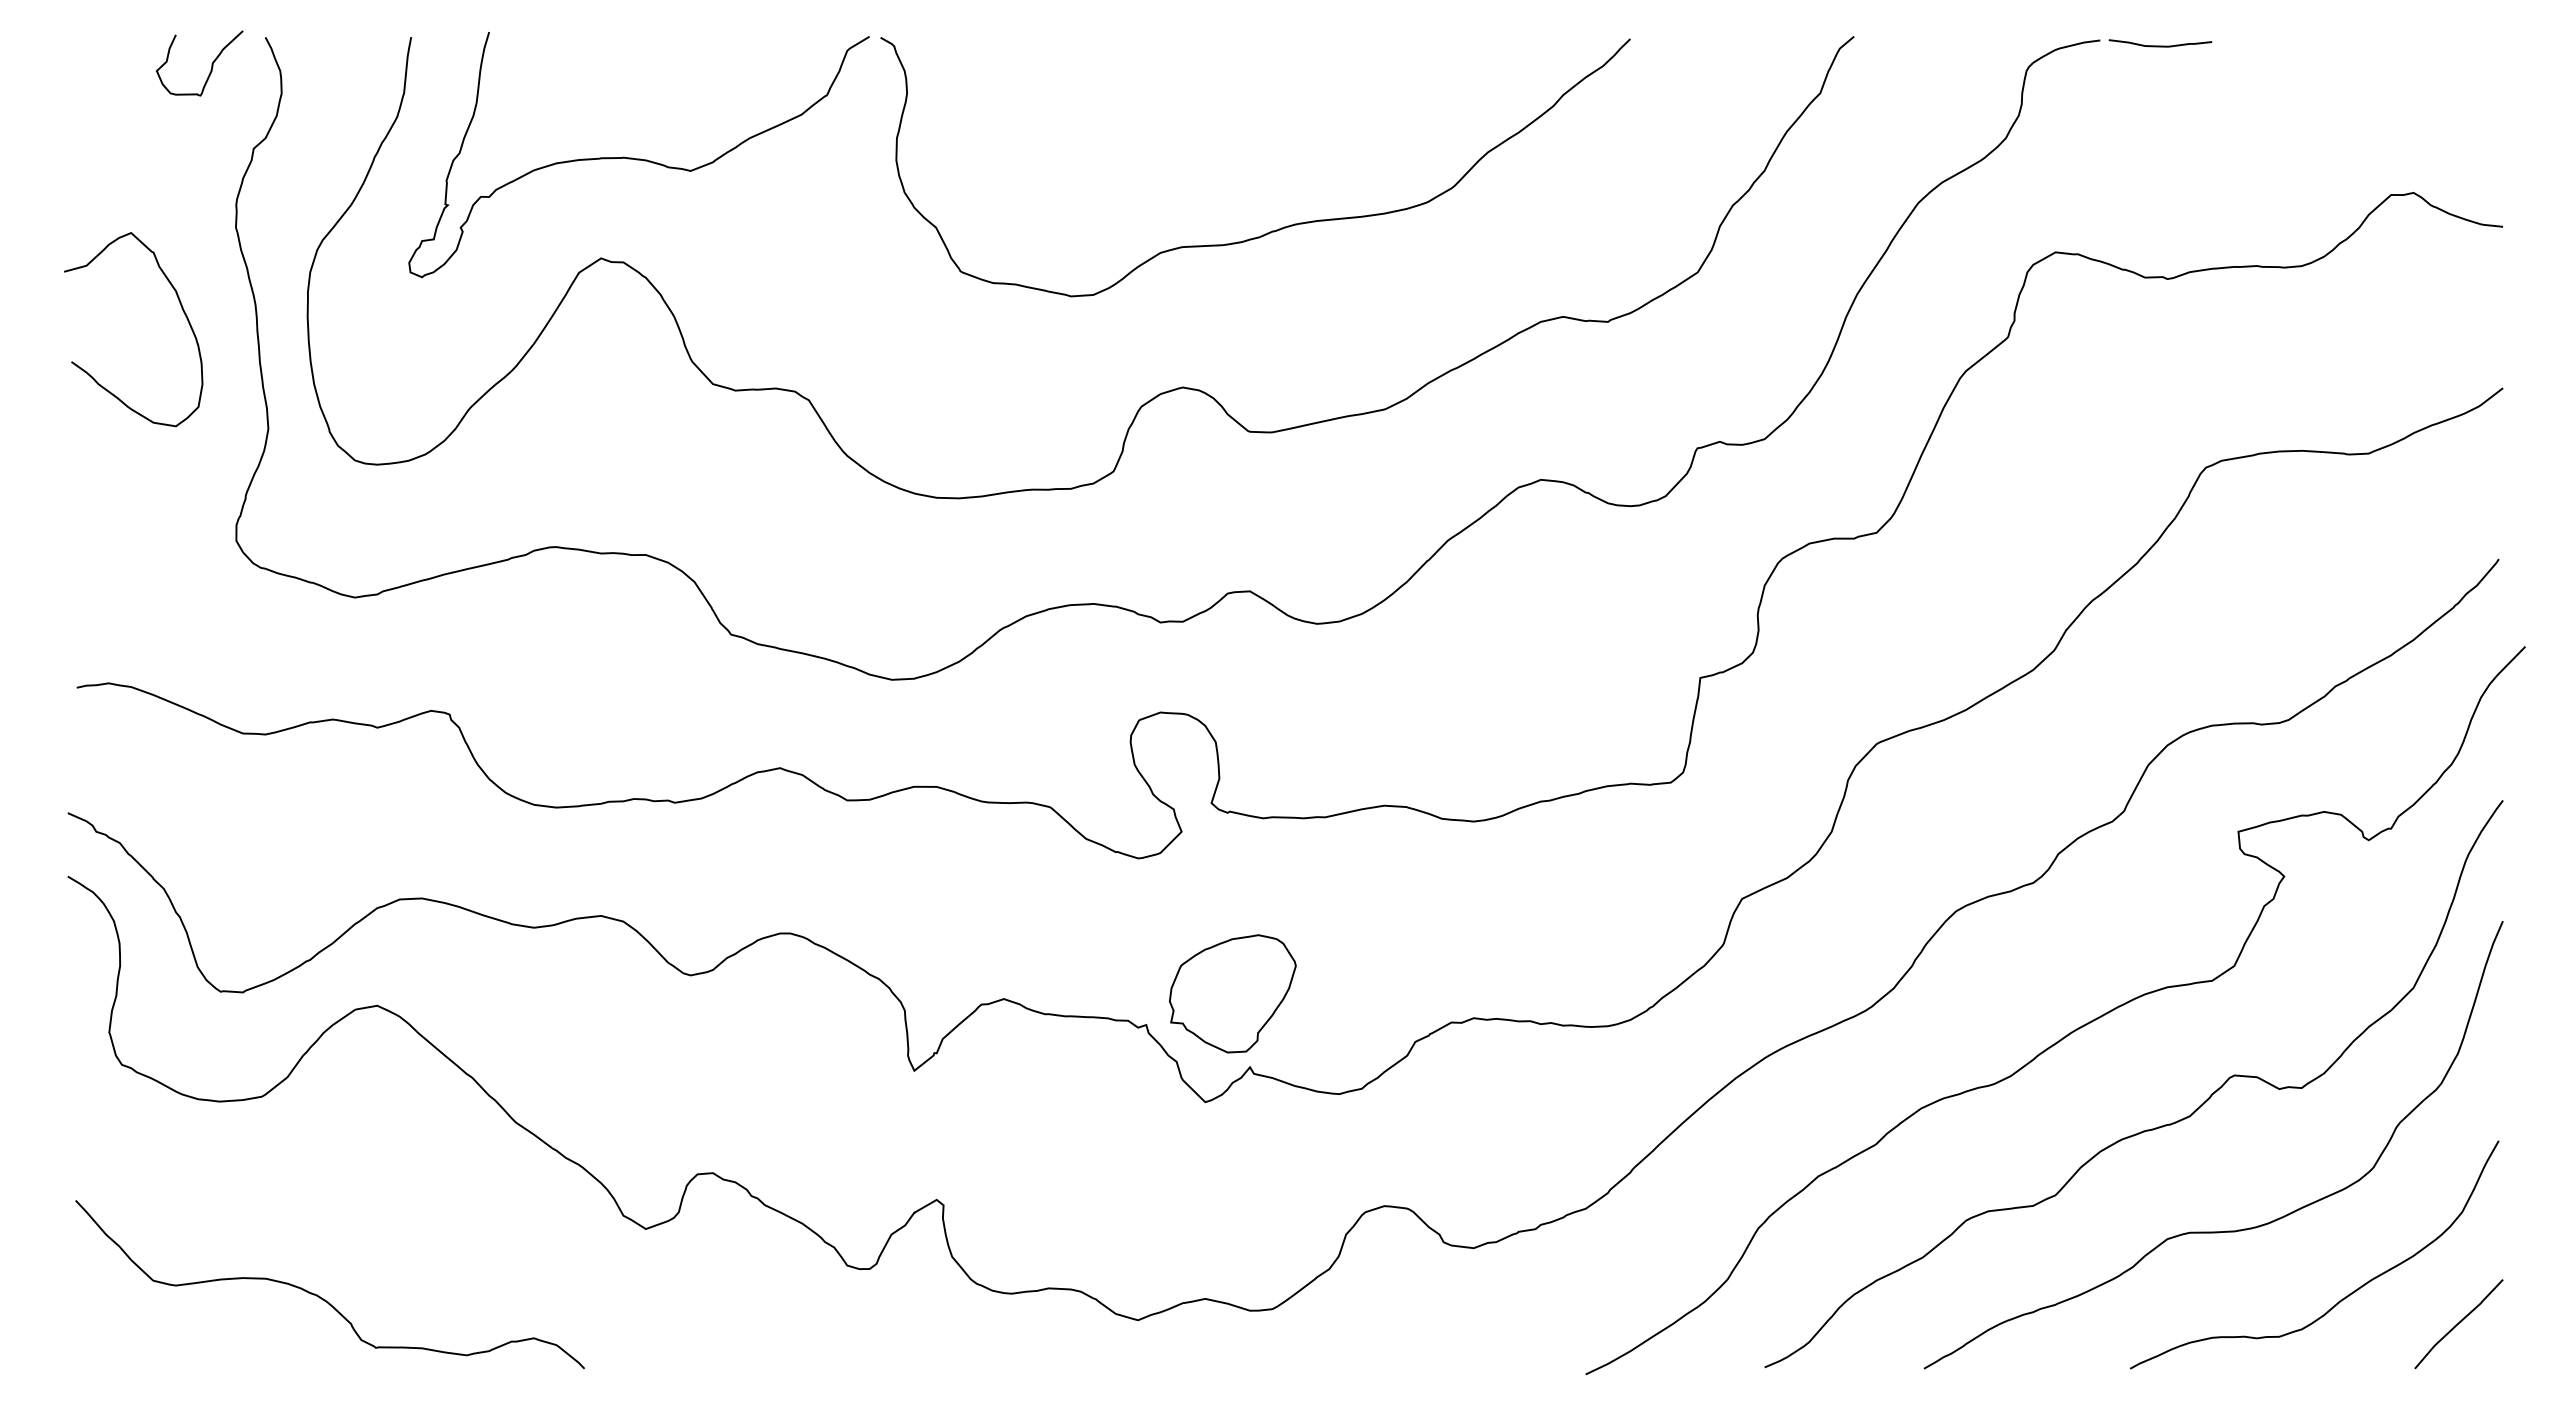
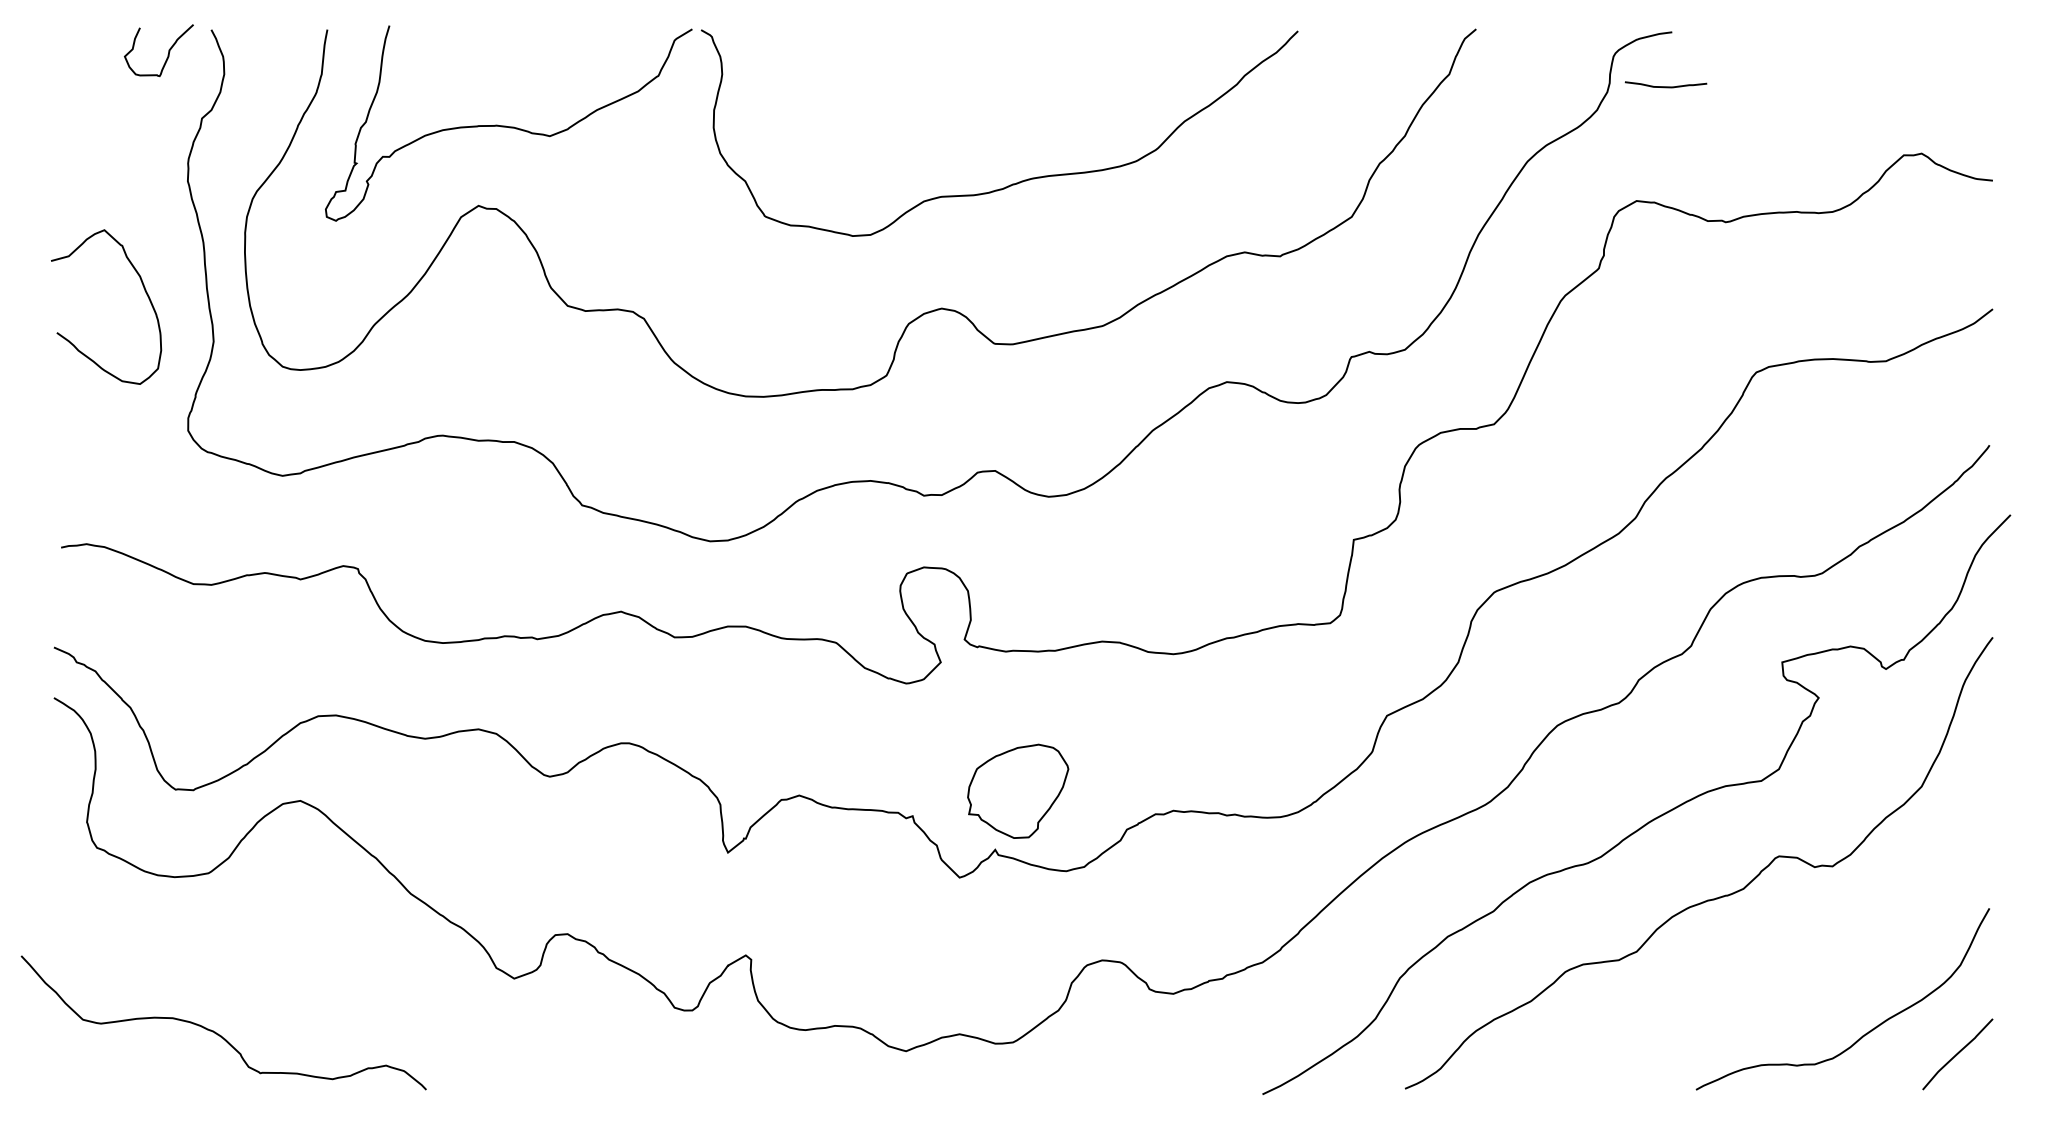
curve: (2160, 45) -> (1666, 86), moved
curve: (181, 308) -> (144, 290), moved
part: (1232, 993) -> (1017, 791), moved
curve: (2226, 1230) -> (1772, 979), removed
curve: (322, 1297) -> (217, 1033), moved

